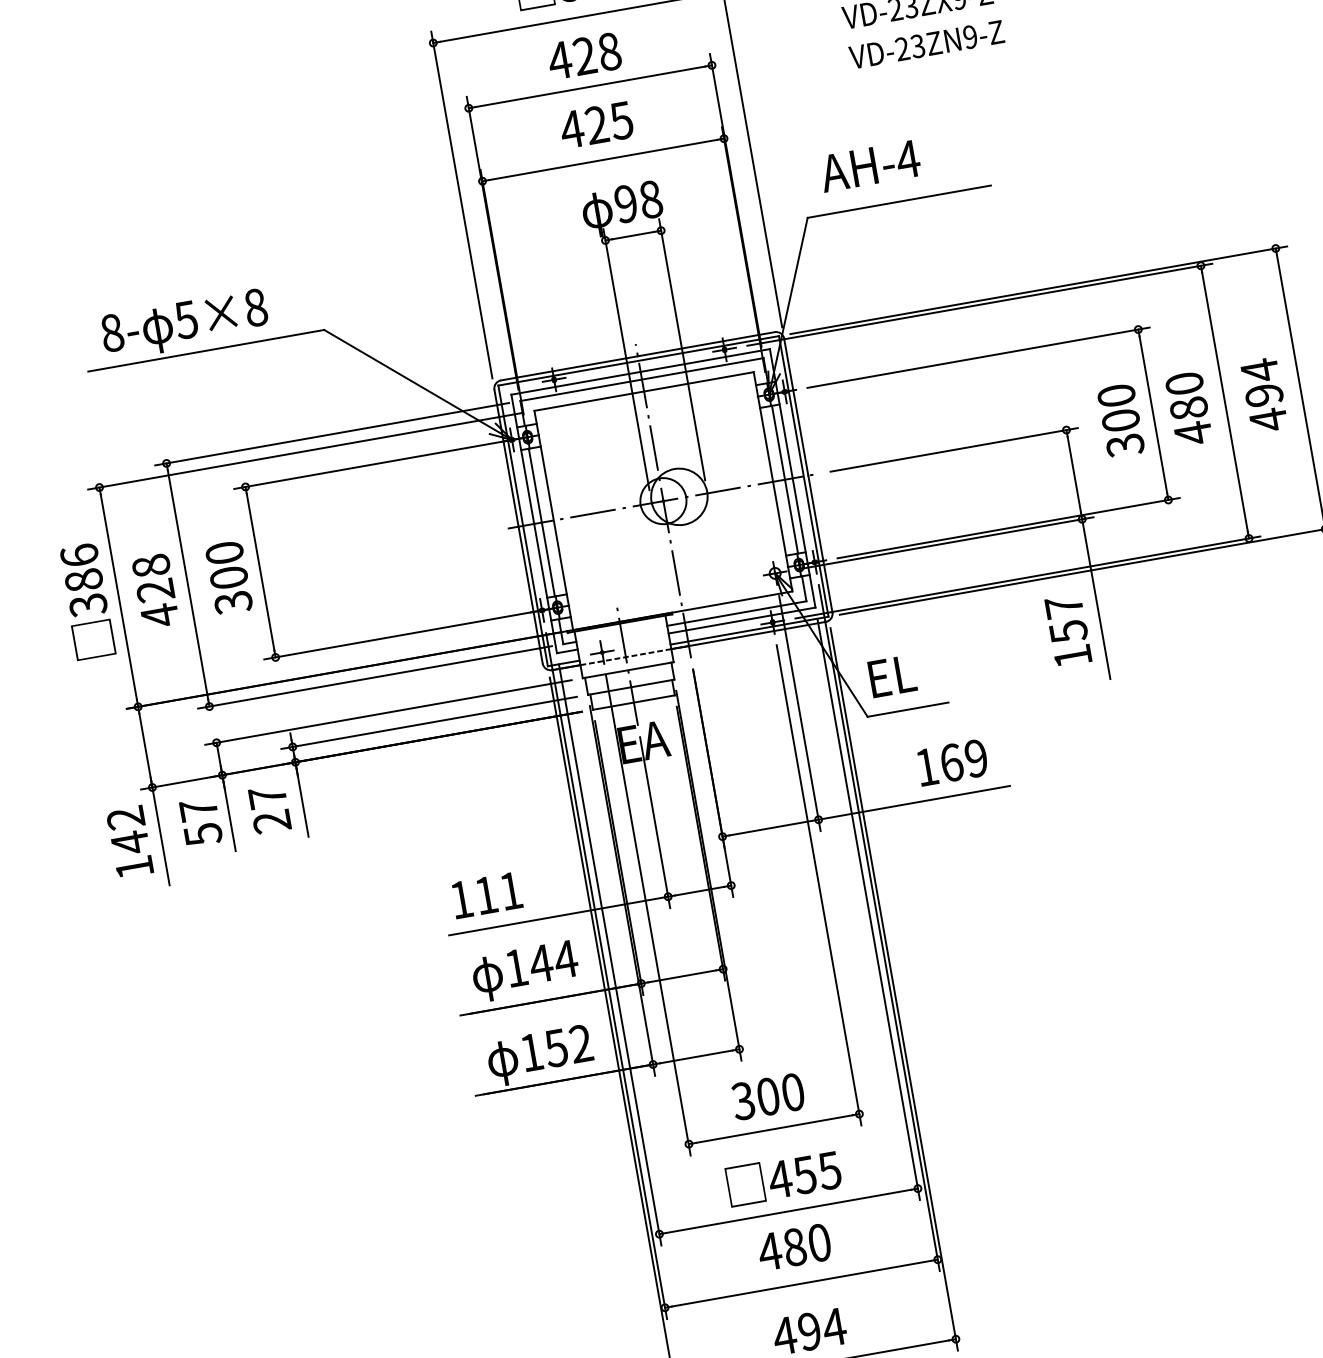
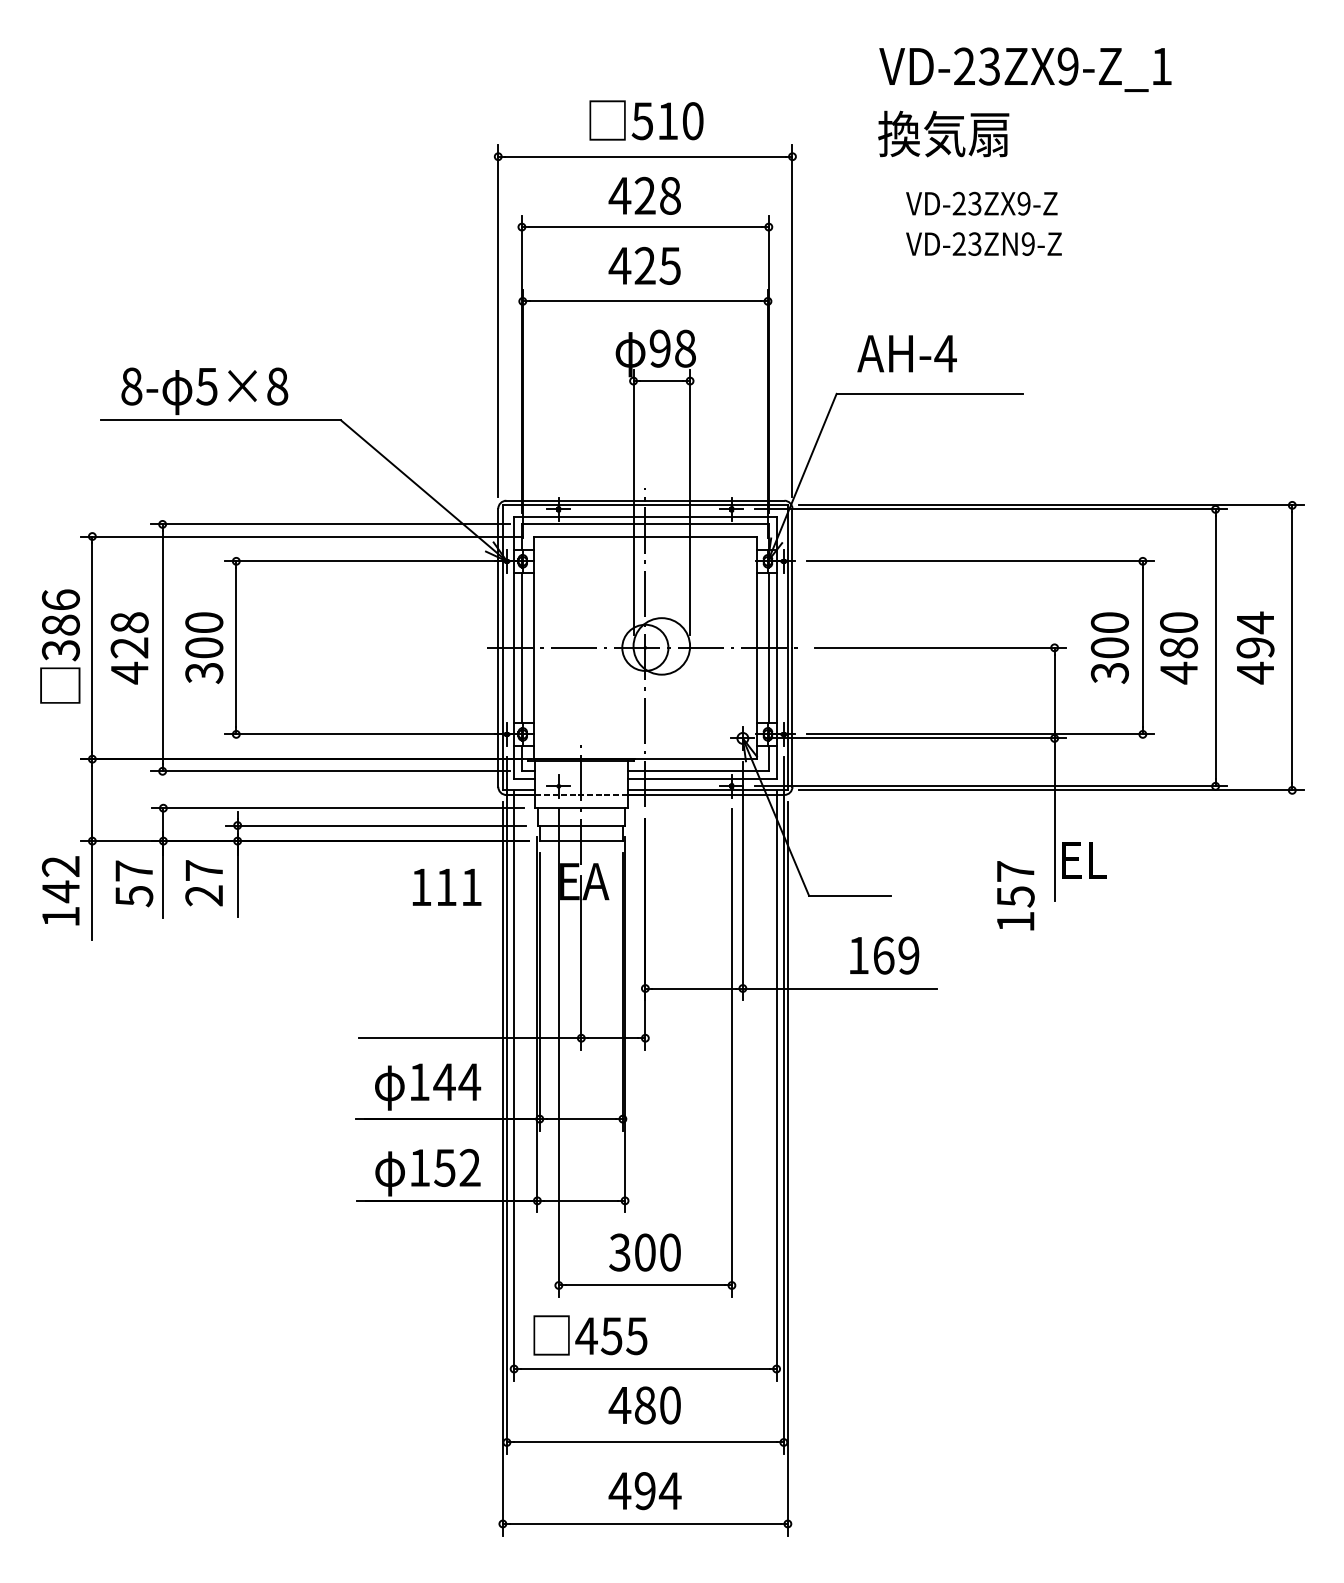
text: (1068, 630) -> (1015, 895), moved
text: (892, 676) -> (1084, 860), moved
text: (486, 895) -> (446, 887), moved
text: (783, 1178) -> (590, 1335), moved

